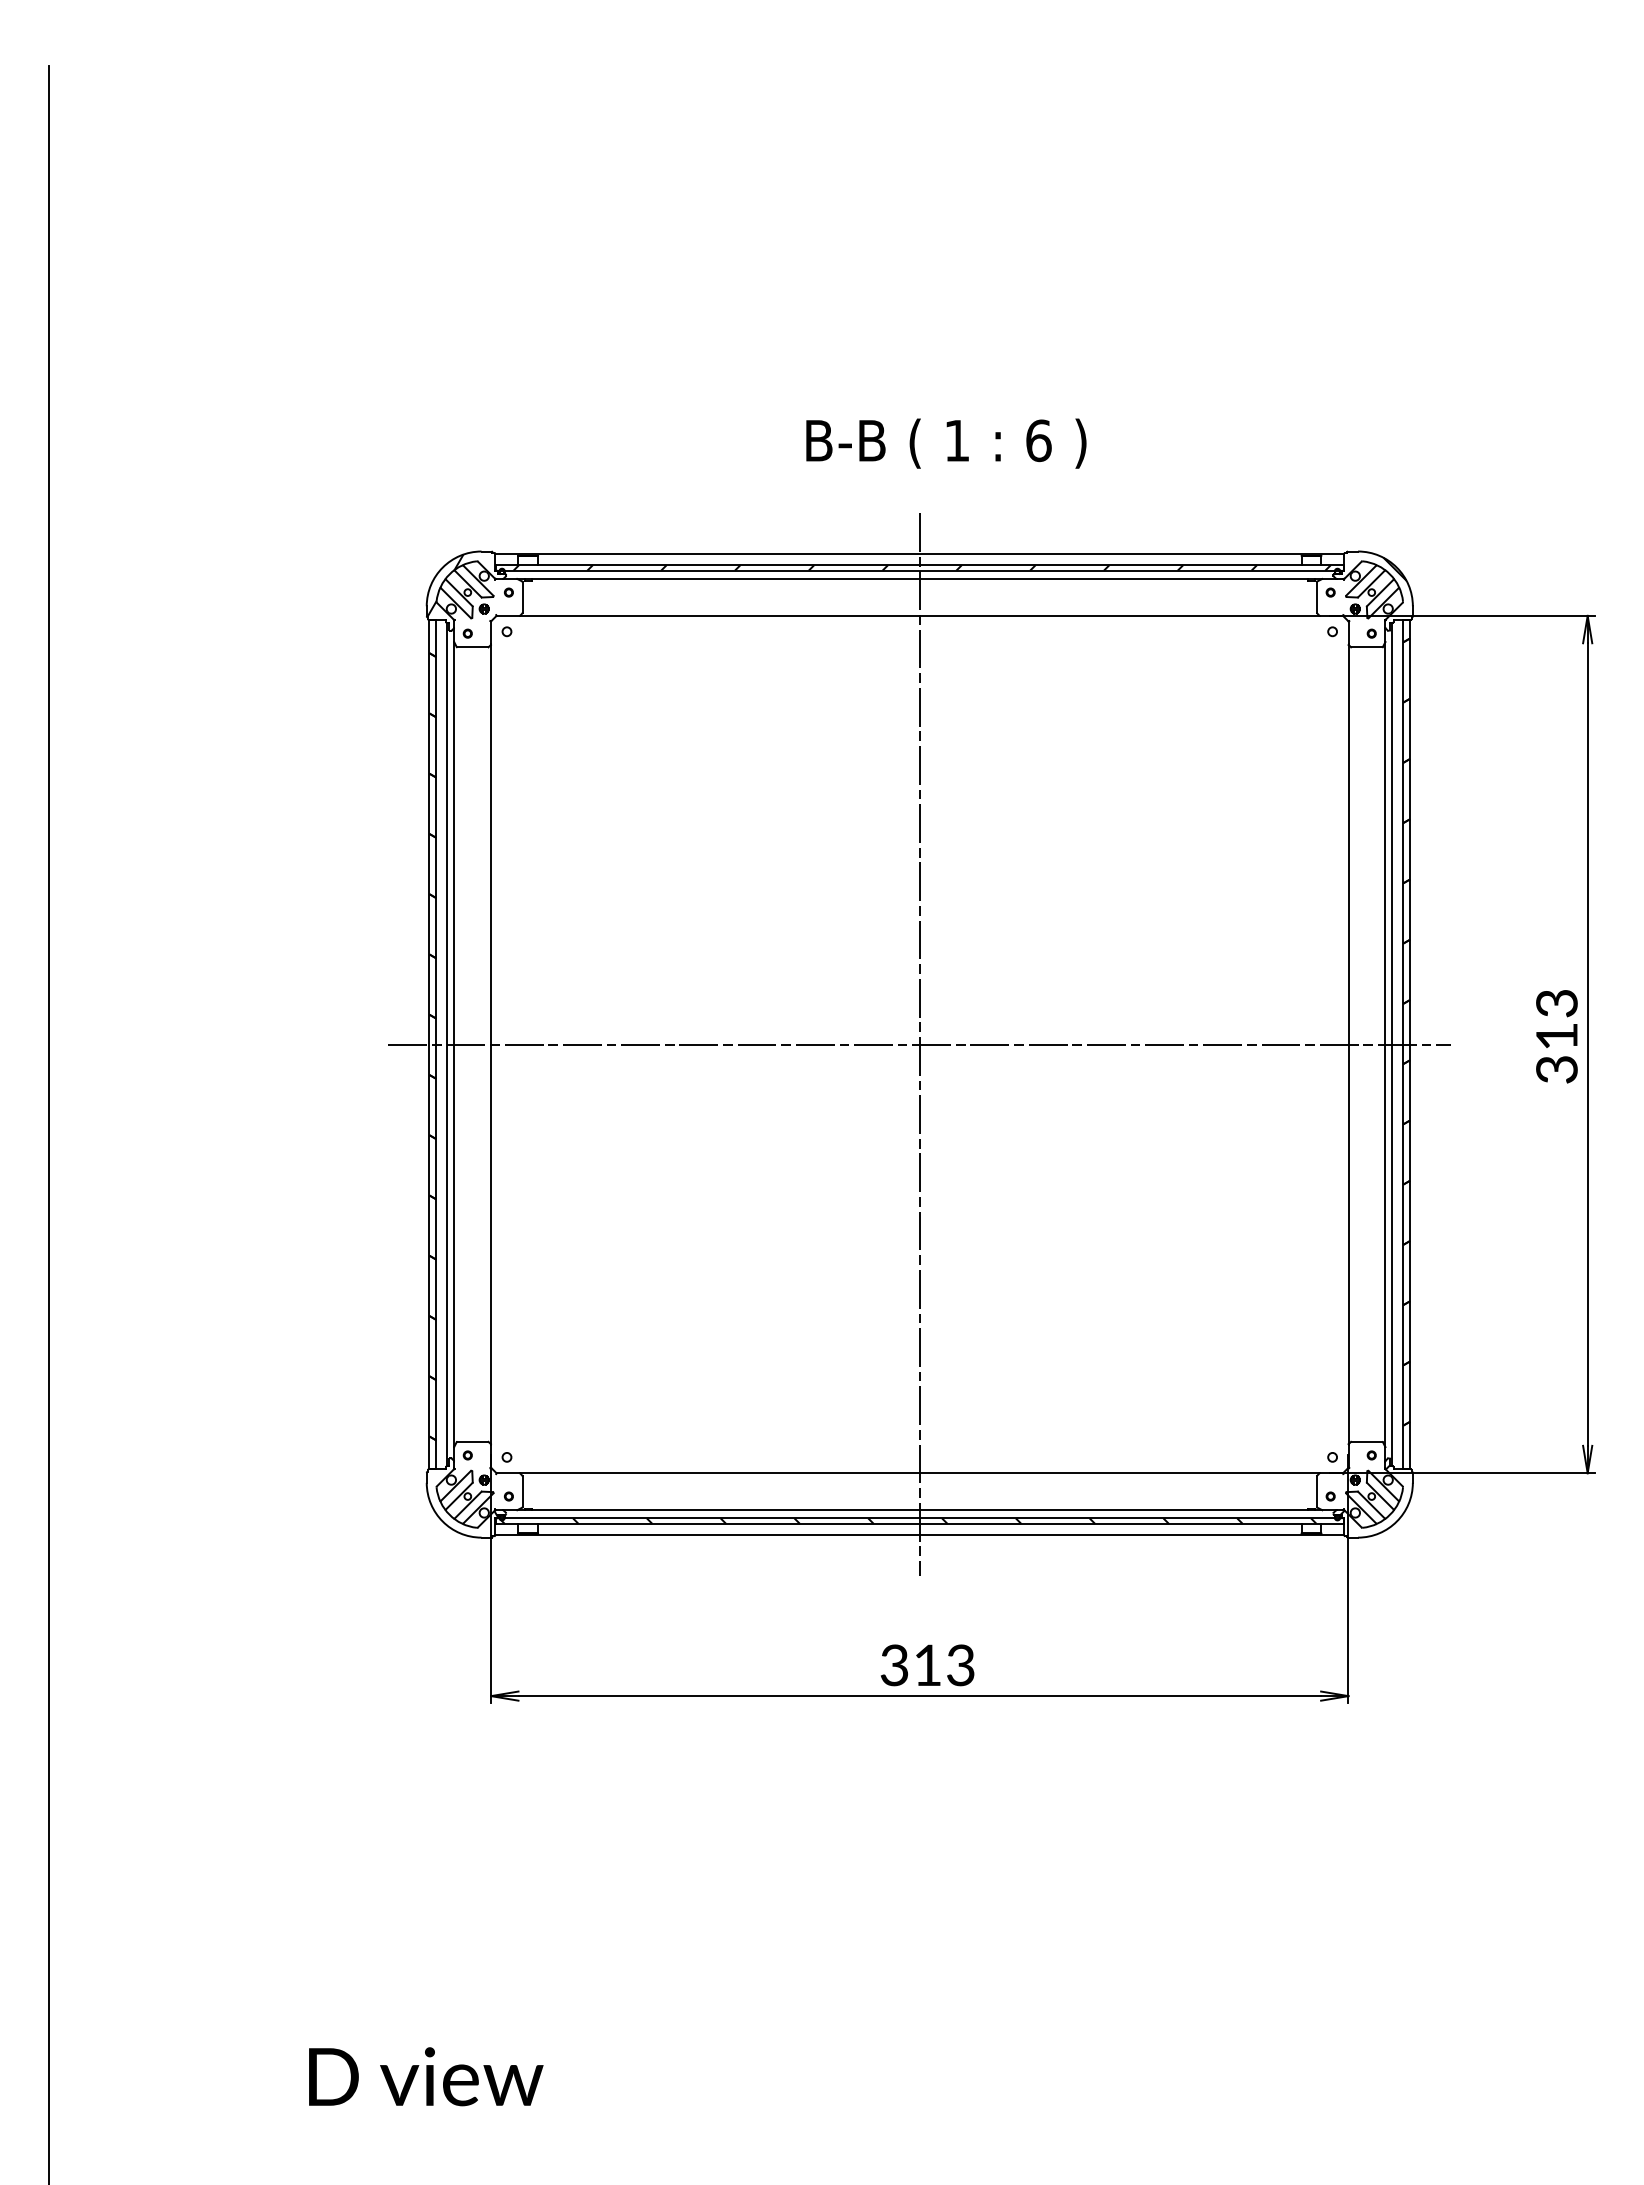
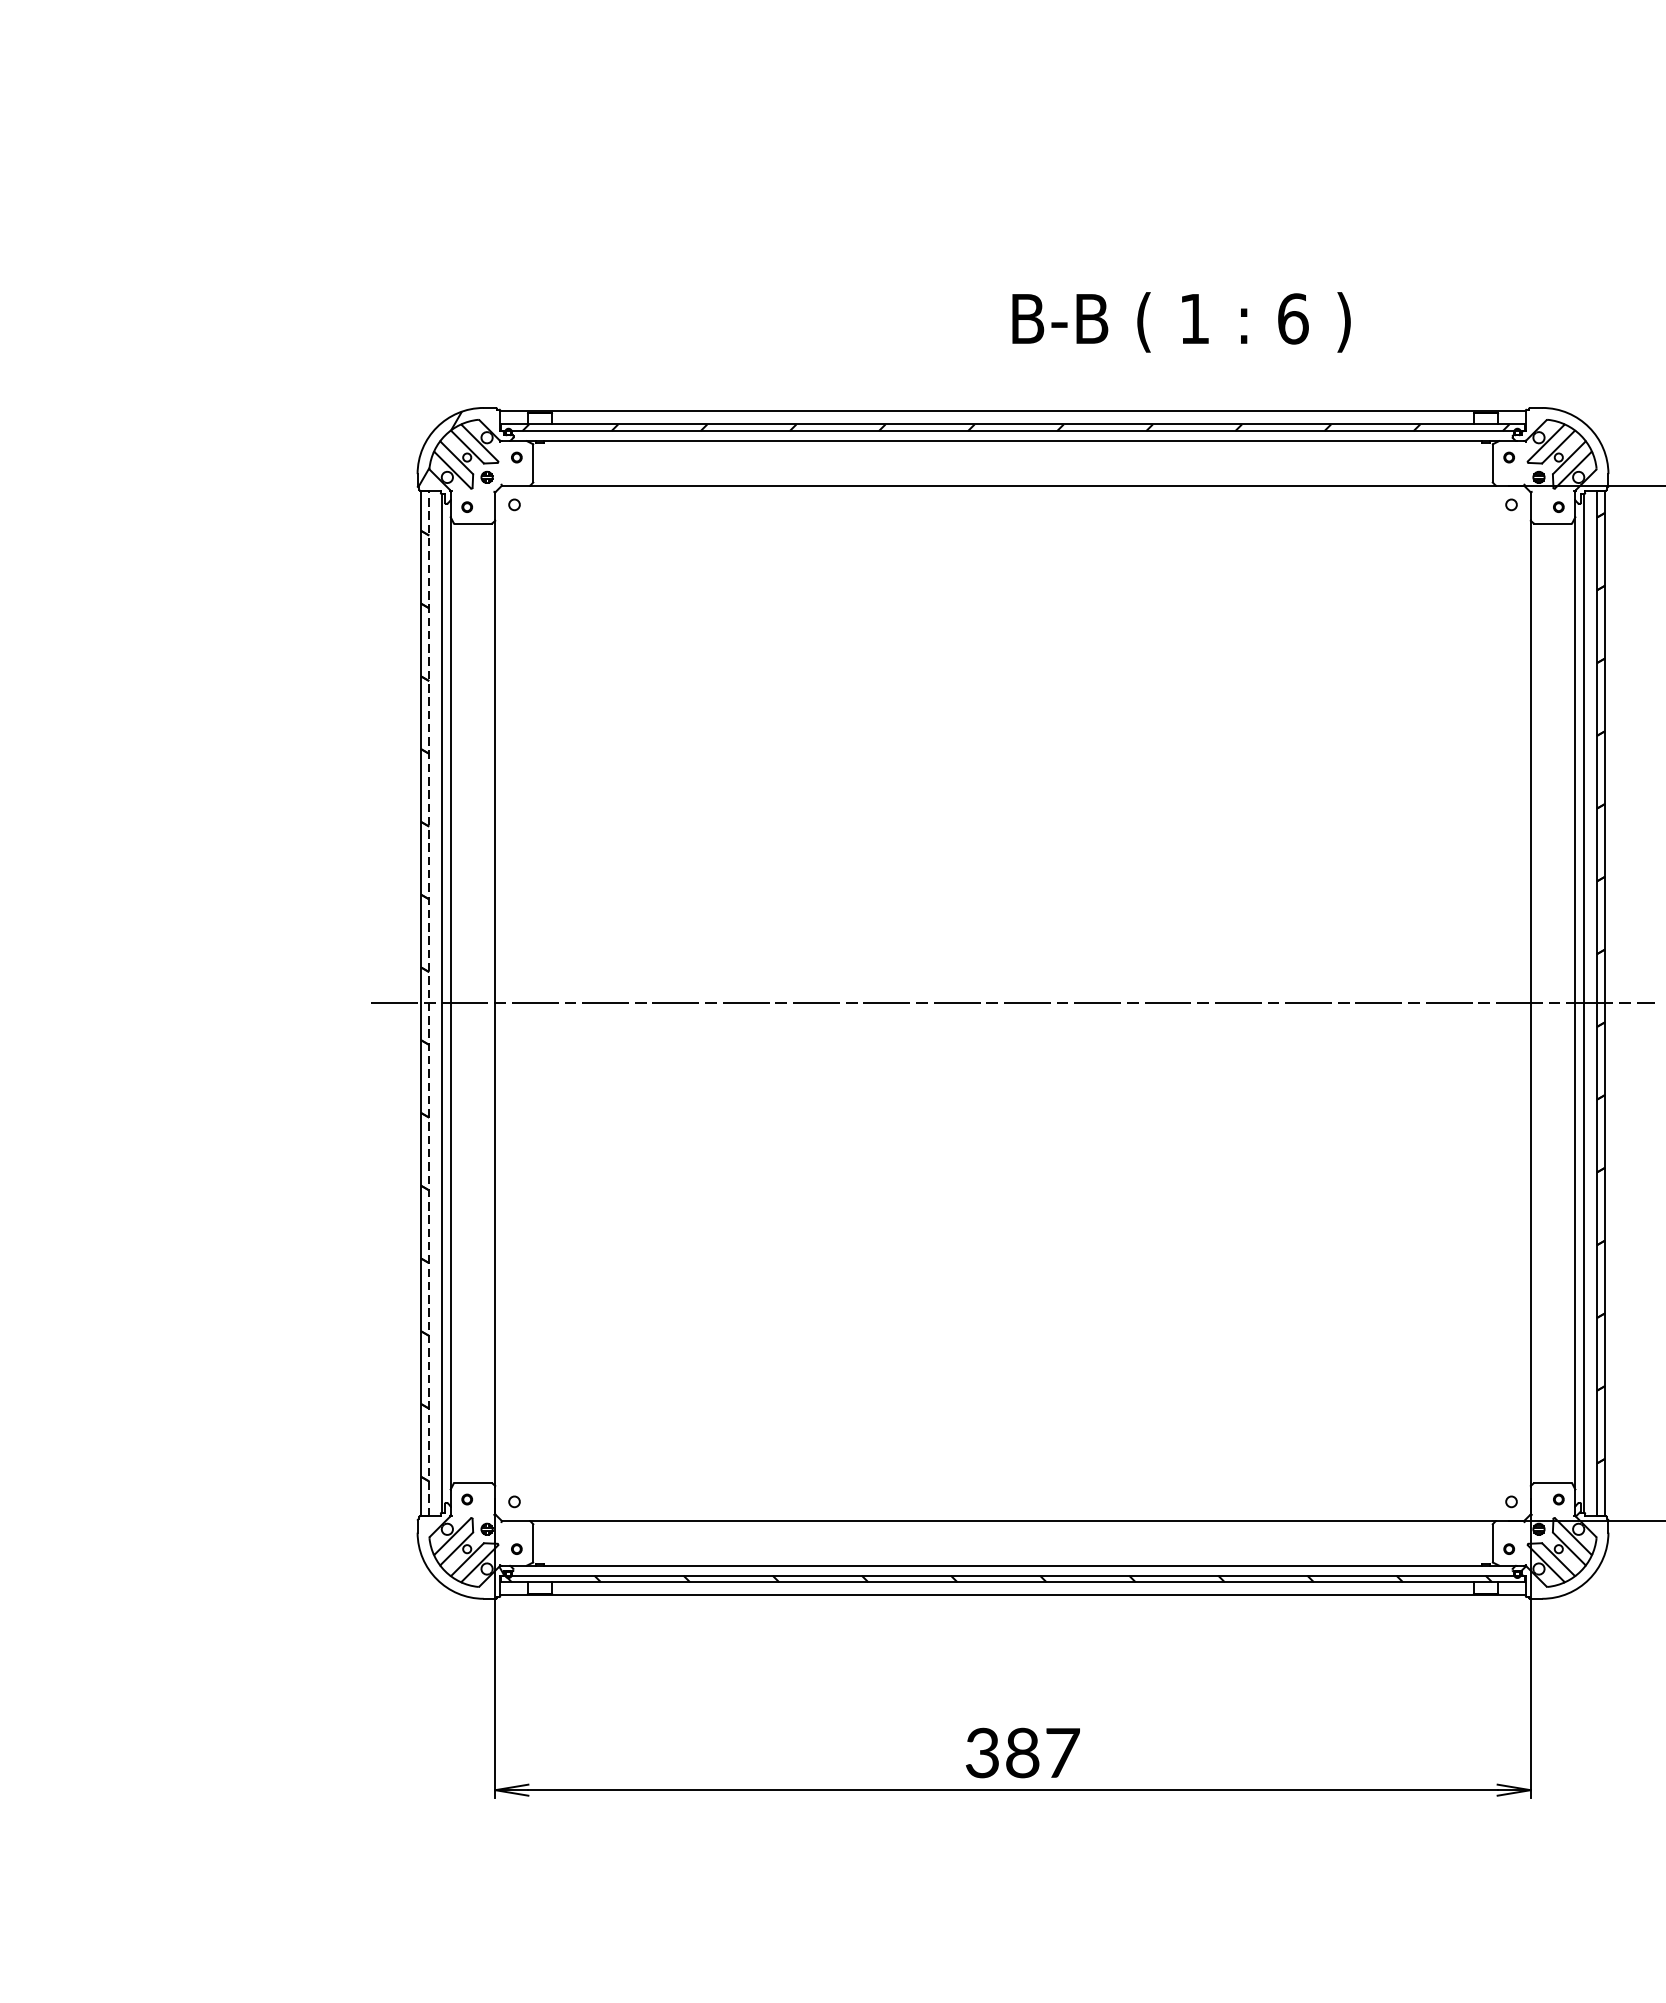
text: (946, 443) -> (1181, 322), moved
hatch: (1394, 568) -> (1586, 428), removed
line: (436, 1044) -> (429, 1003), solid -> dashed
line: (919, 1044) -> (1012, 1003), removed
text: (944, 1665) -> (1042, 1753), 313 -> 387

